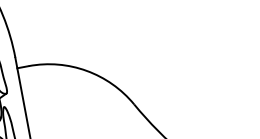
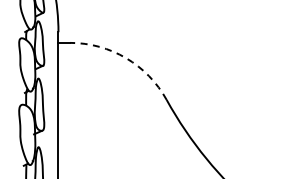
arc: (87, 71) -> (126, 58), solid -> dashed

